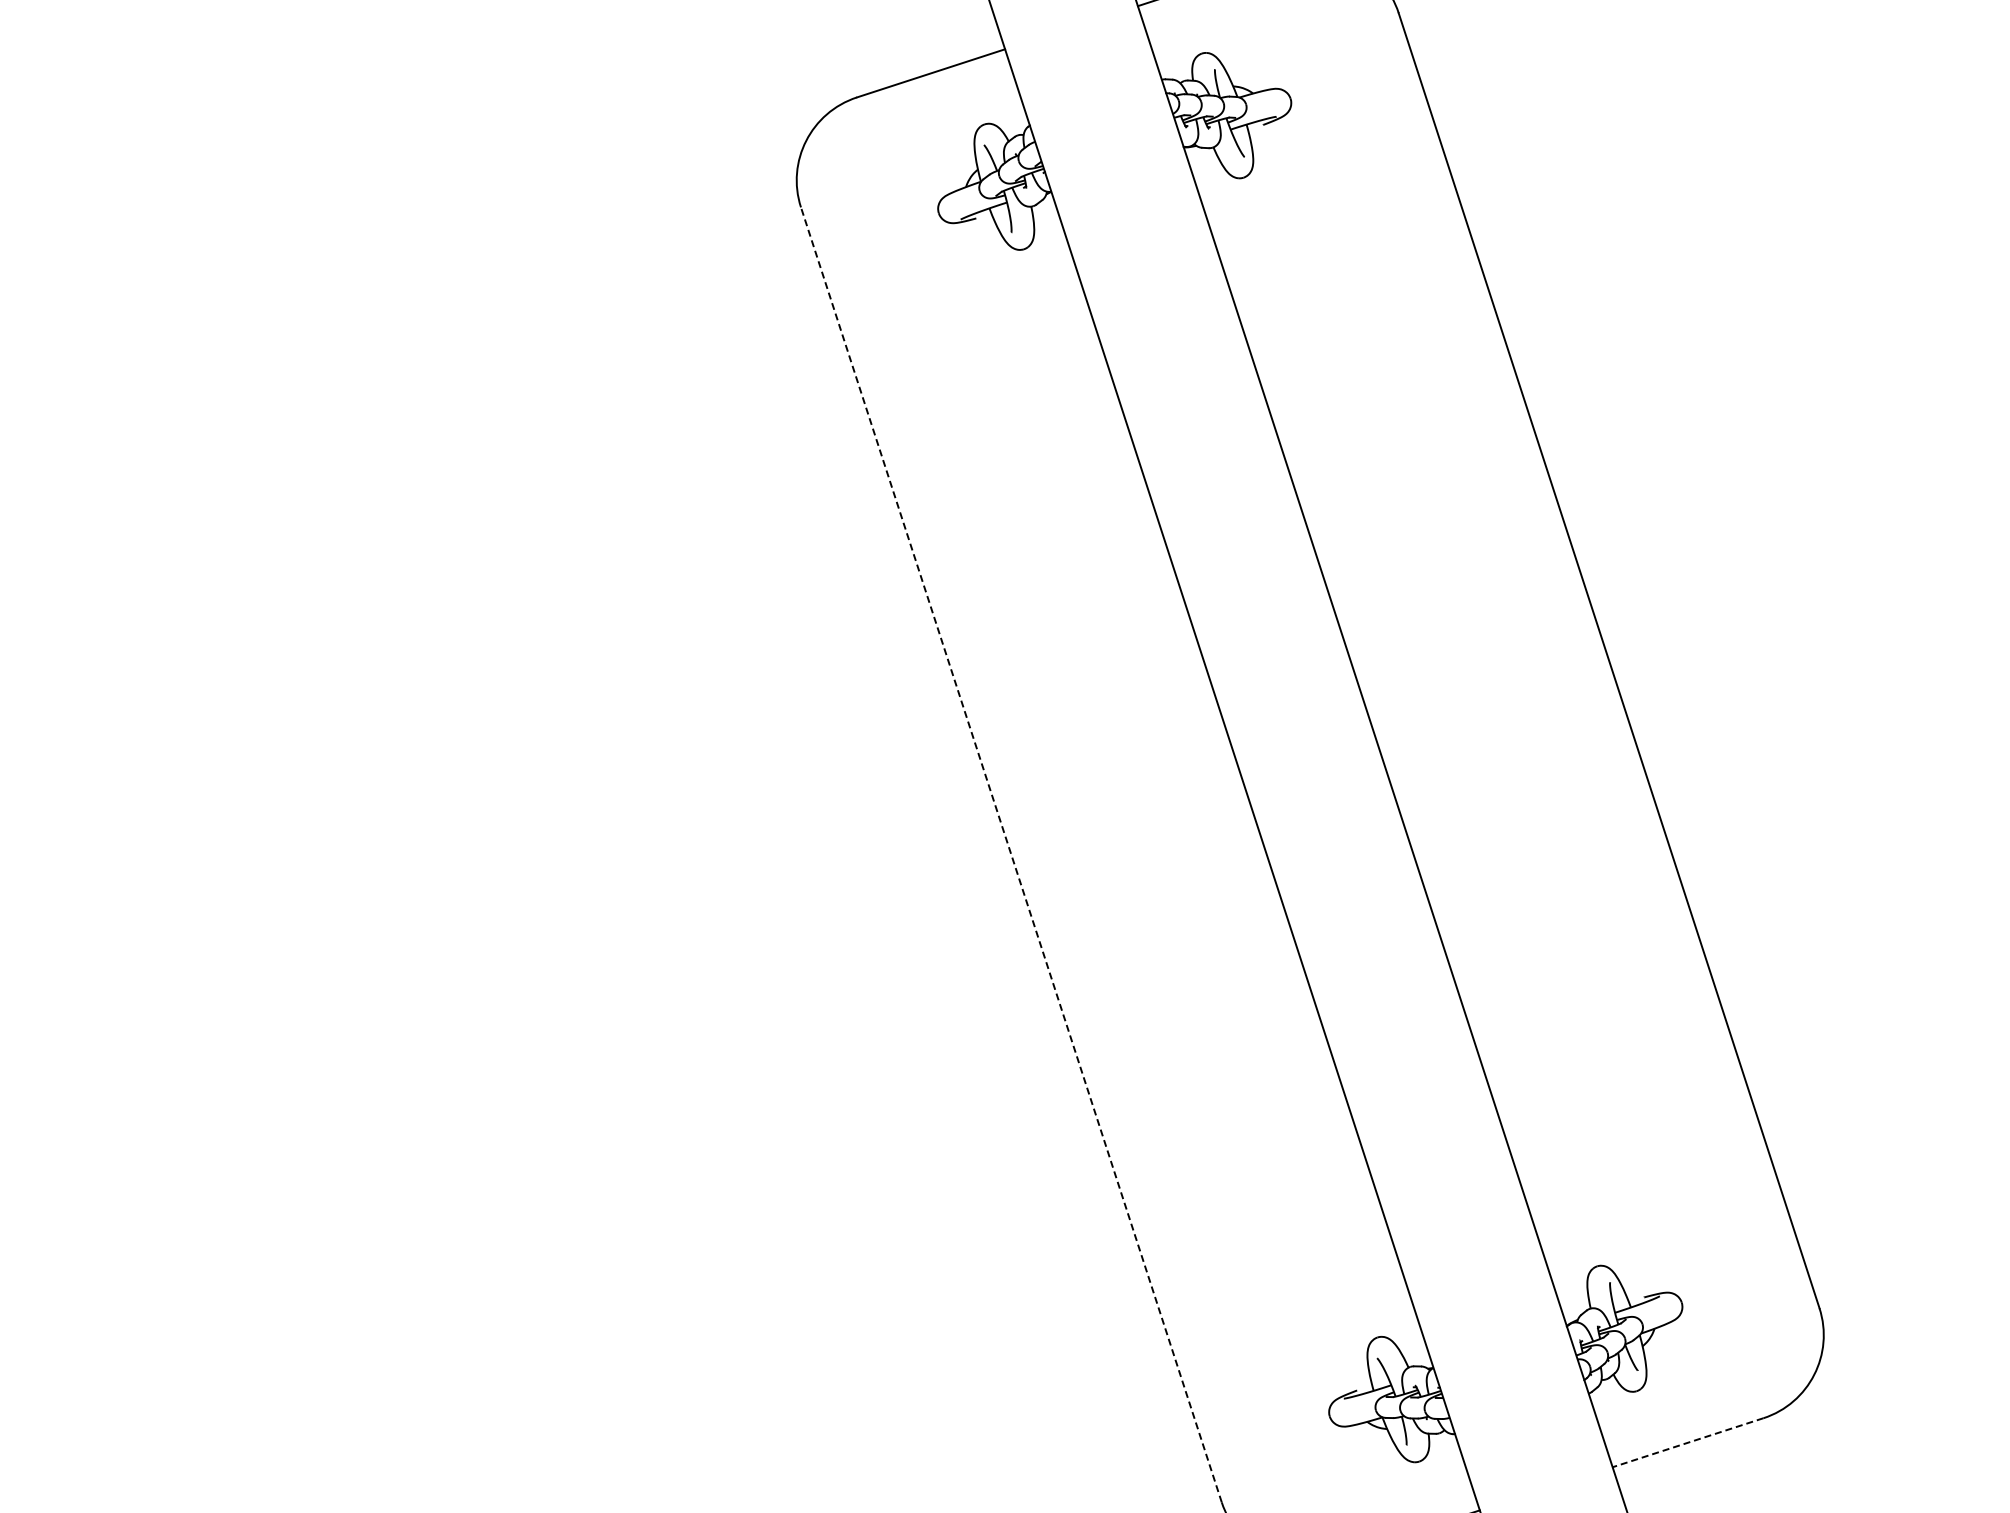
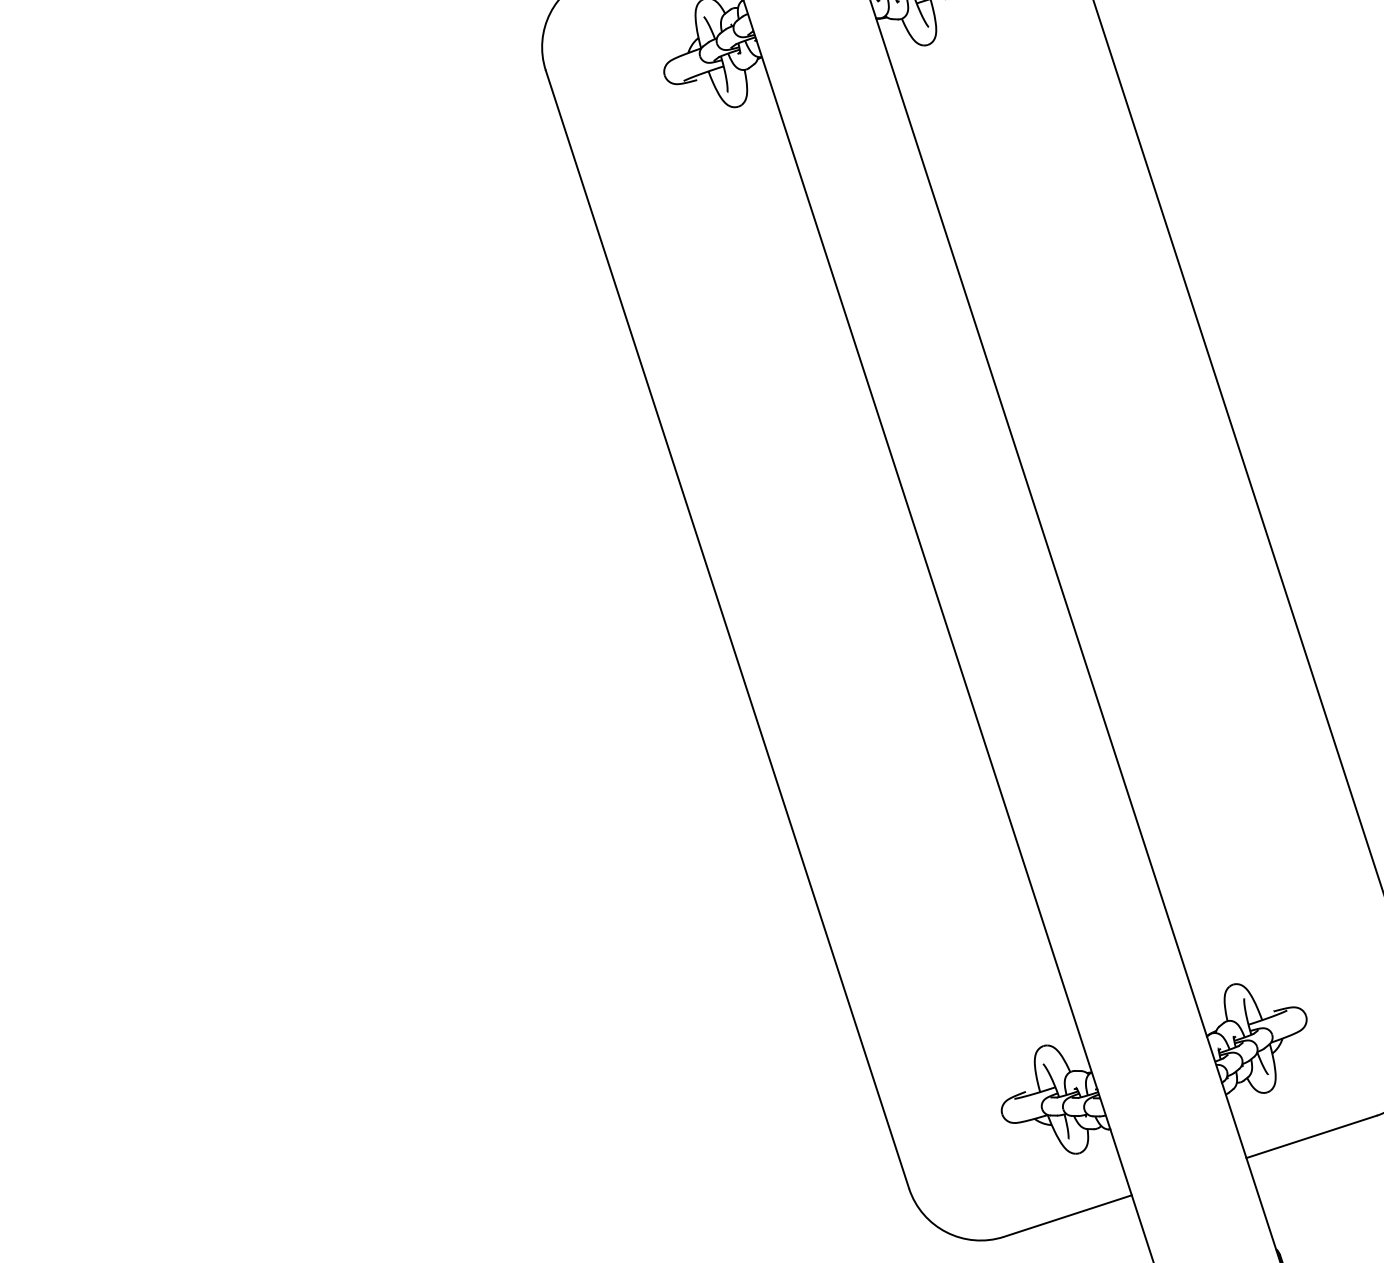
line: (1011, 854) -> (727, 629), dashed -> solid
line: (1687, 1442) -> (1311, 1136), dashed -> solid

